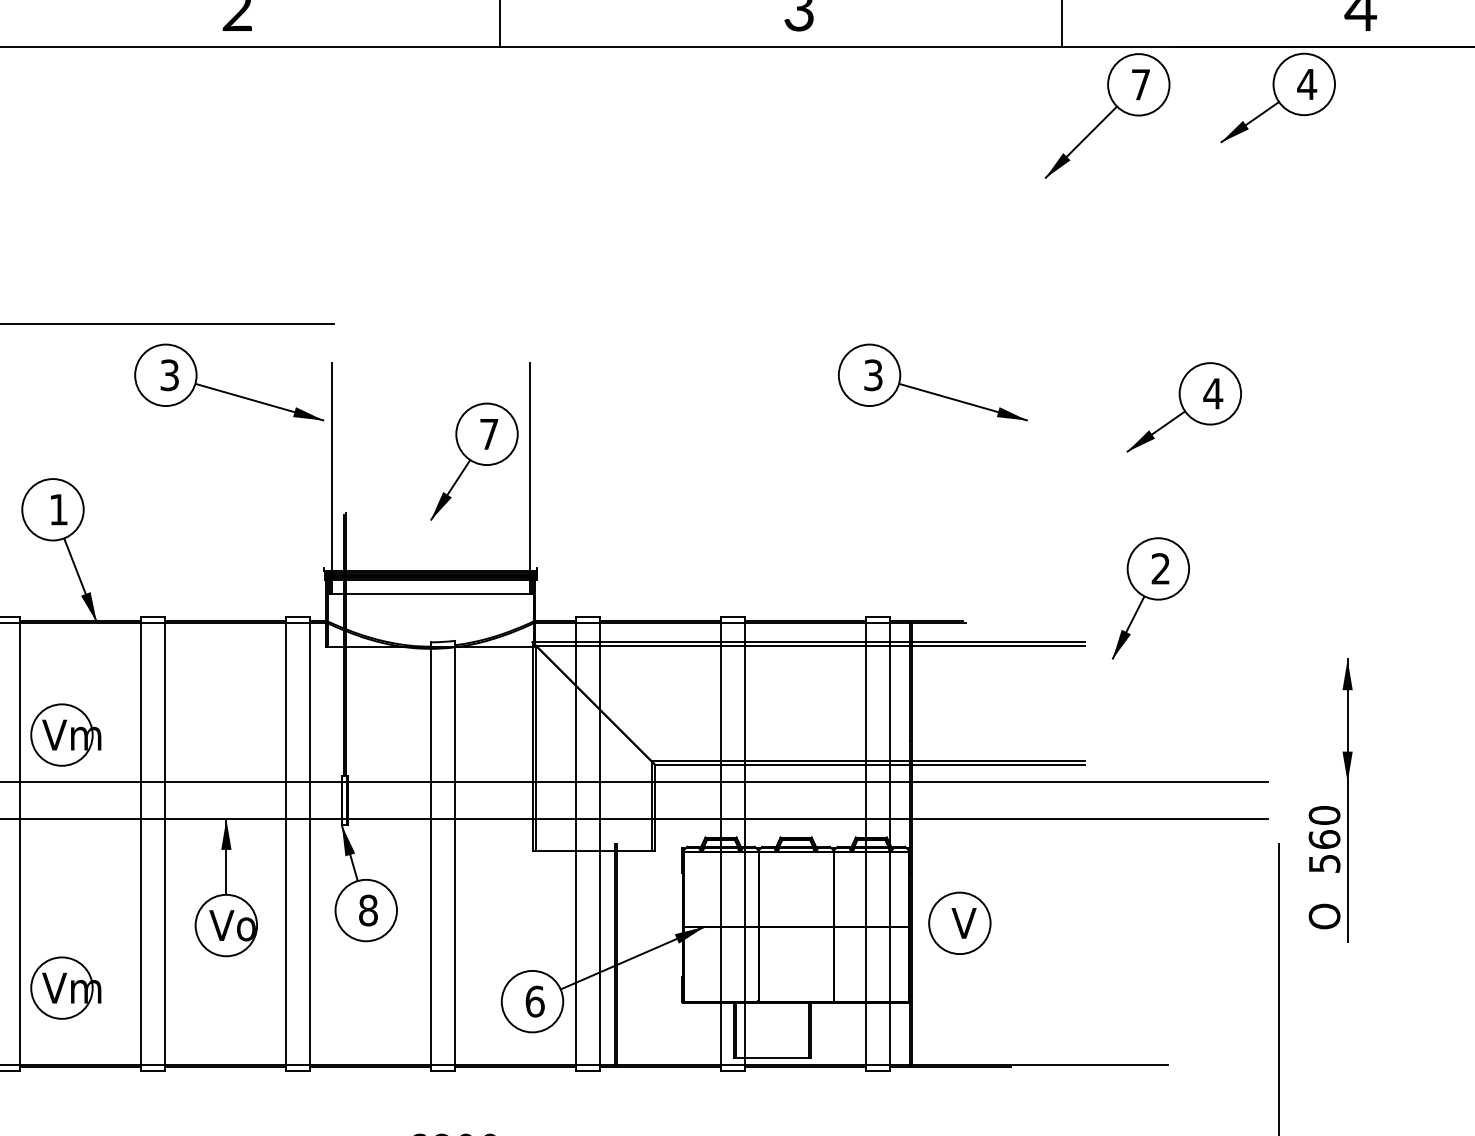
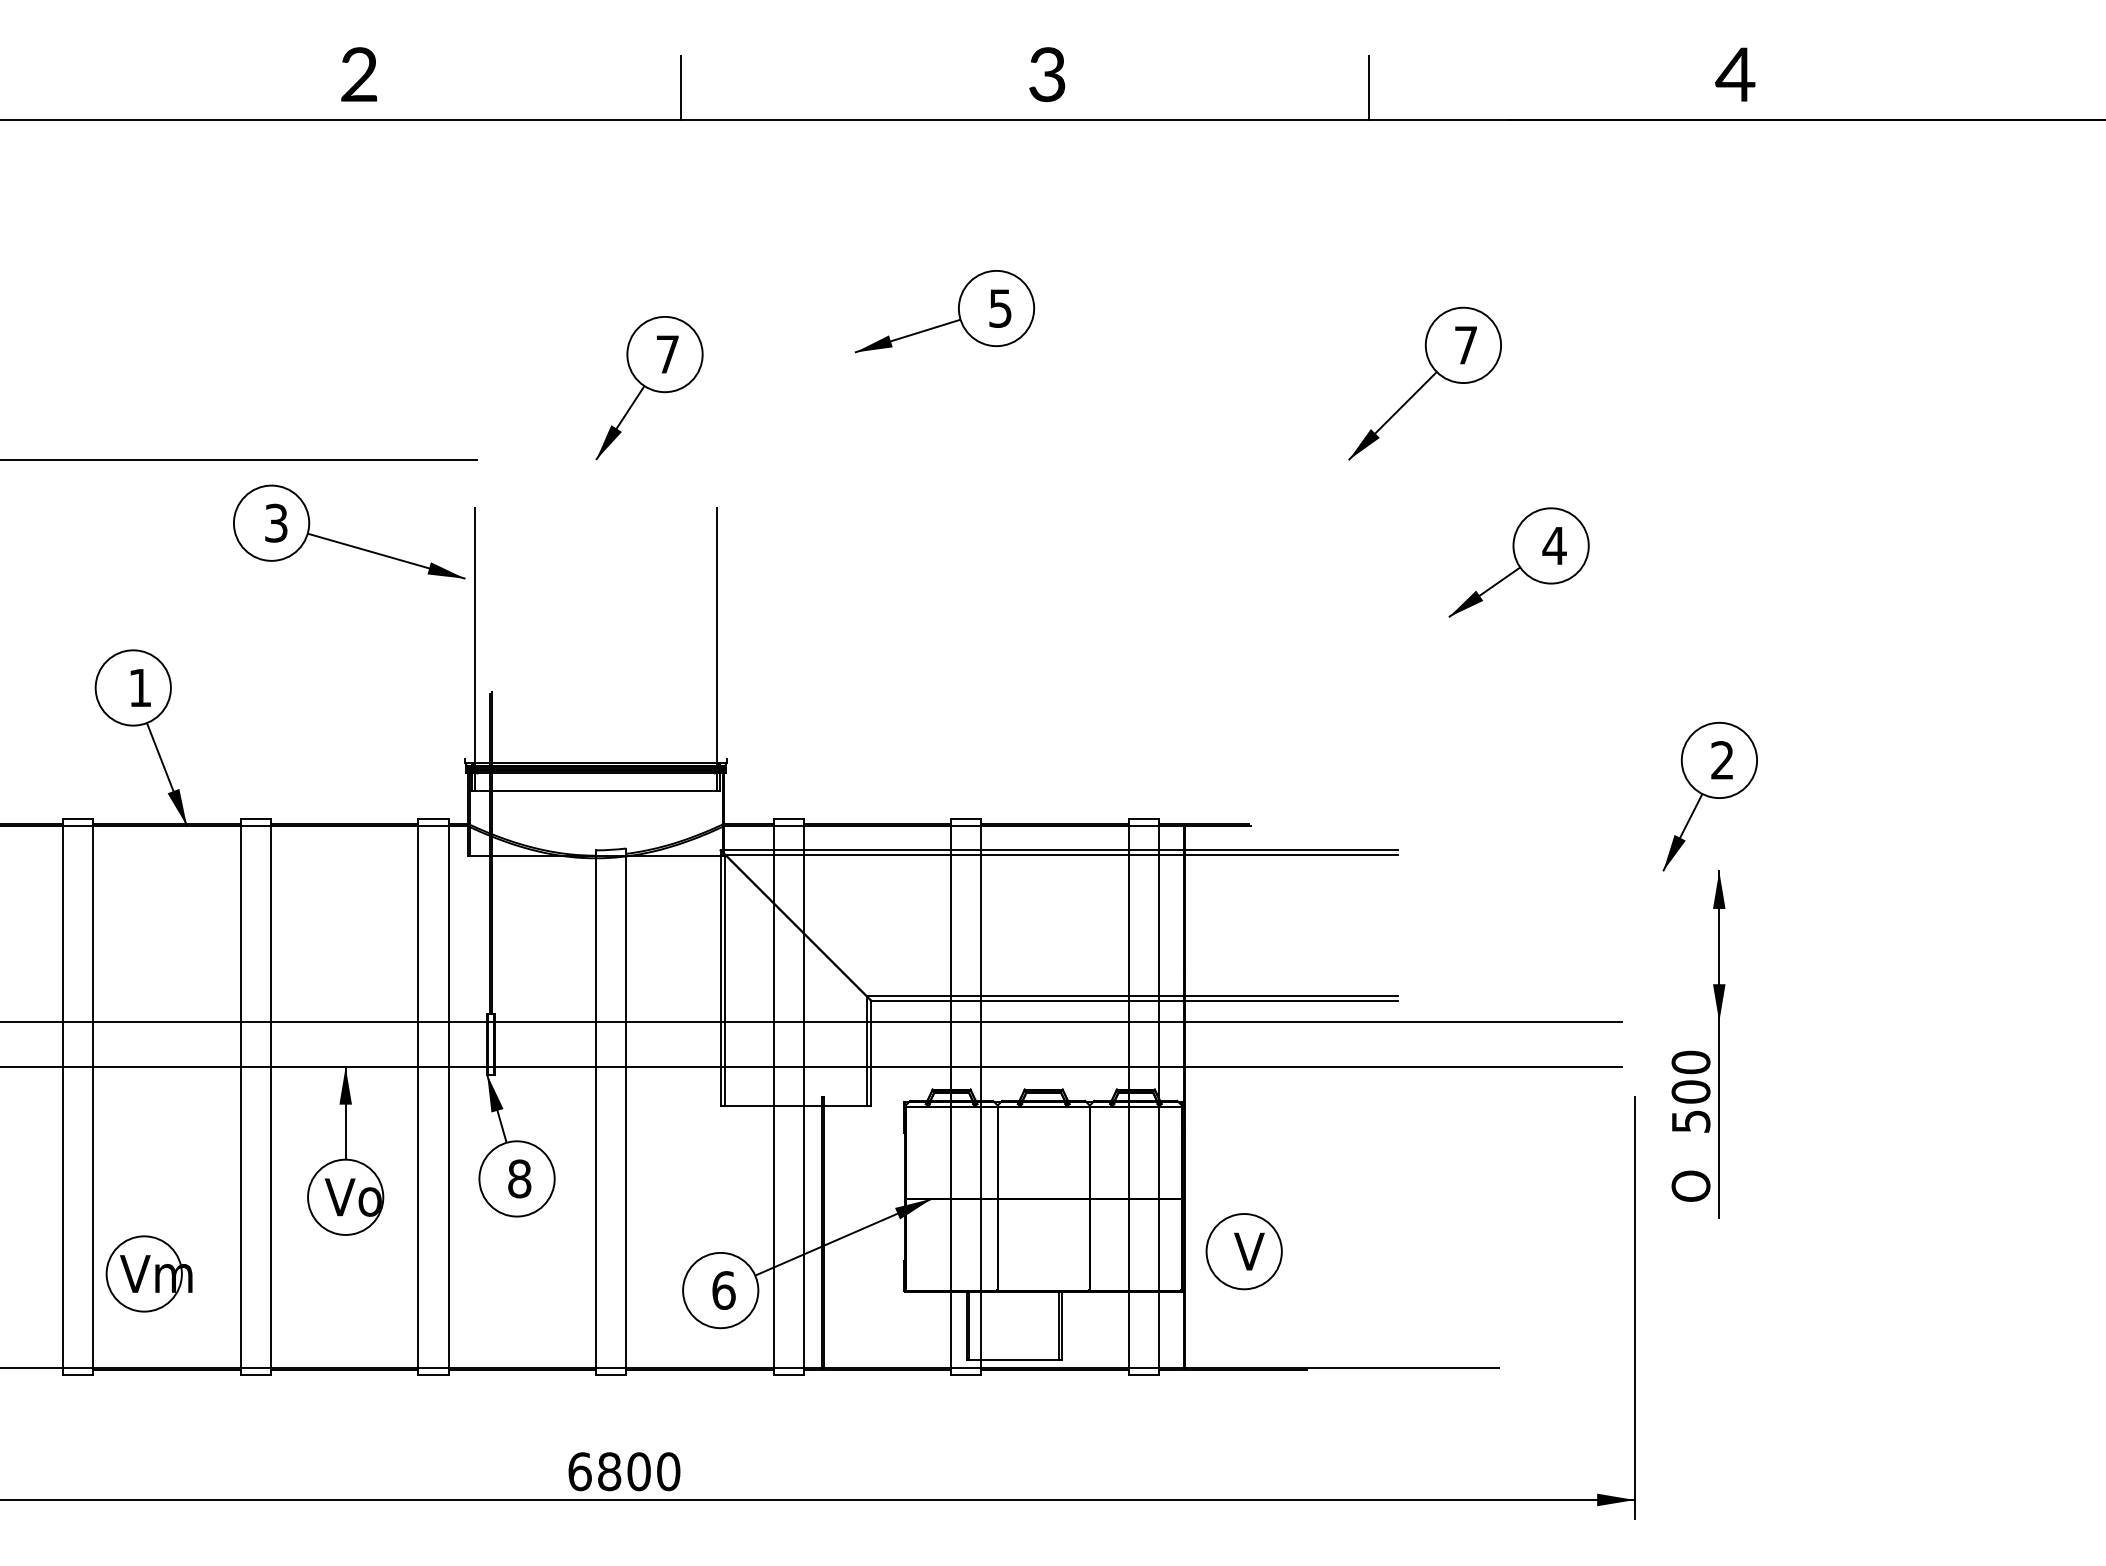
part: (1277, 97) -> (1633, 183), removed
part: (1107, 115) -> (1424, 383), moved
part: (717, 211) -> (947, 322), added
part: (930, 391) -> (1208, 543), removed
part: (474, 462) -> (649, 388), moved
part: (1150, 598) -> (1709, 796), moved
part: (65, 734) -> (148, 963), removed
text: (1324, 839) -> (1690, 1091), 560 -> 500
part: (959, 923) -> (1243, 1251), moved

